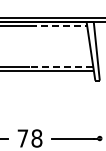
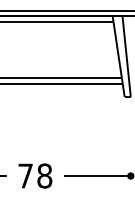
line: (58, 26) -> (74, 22), dashed -> solid
line: (61, 66) -> (78, 77), dashed -> solid

